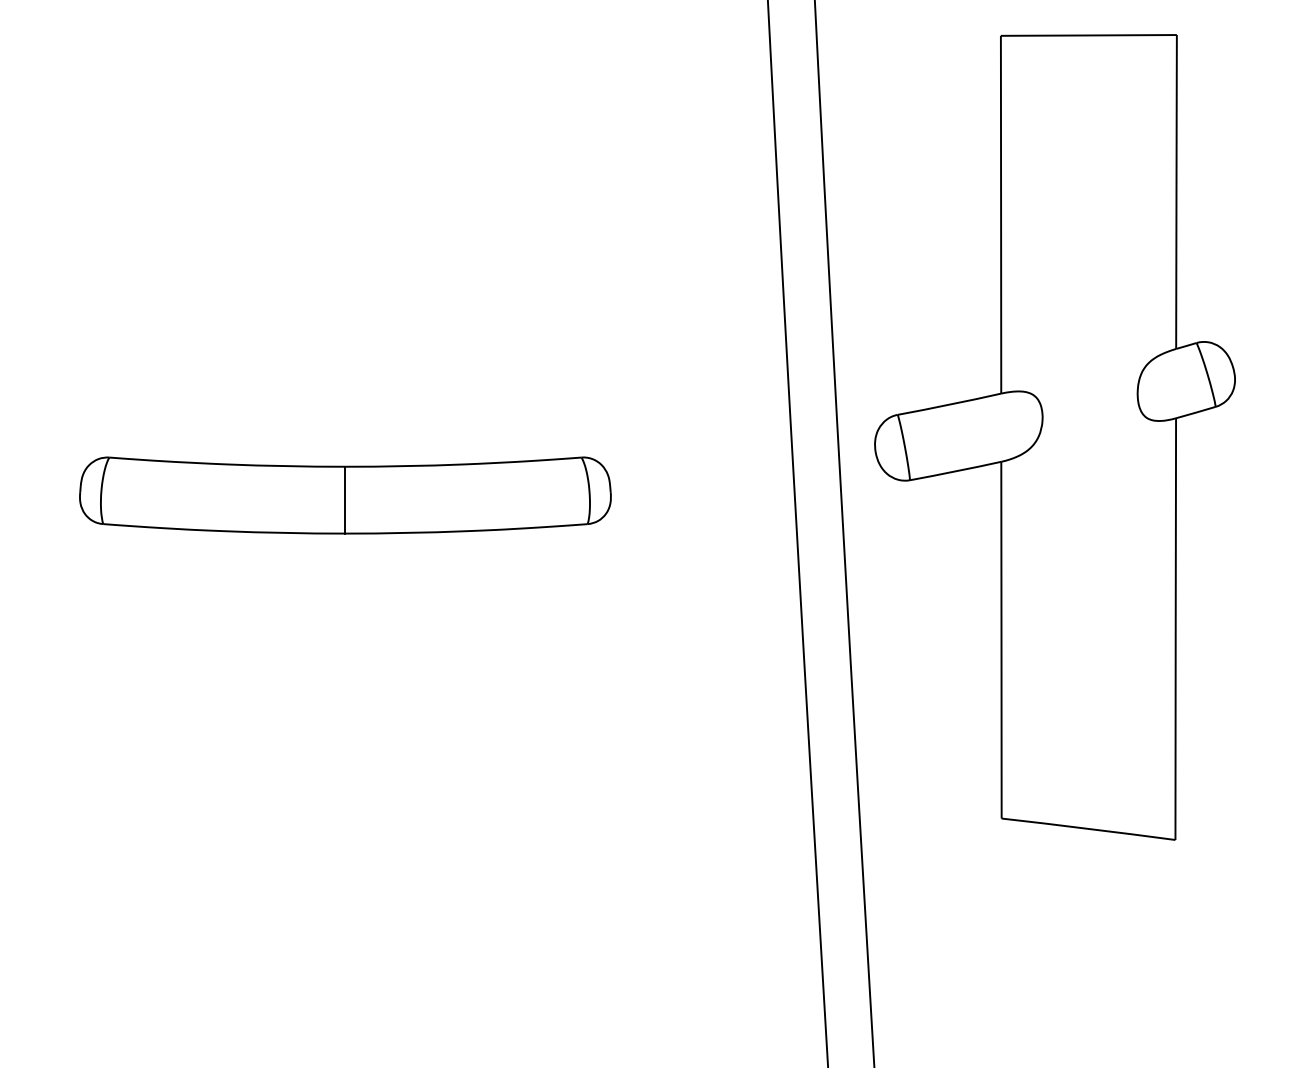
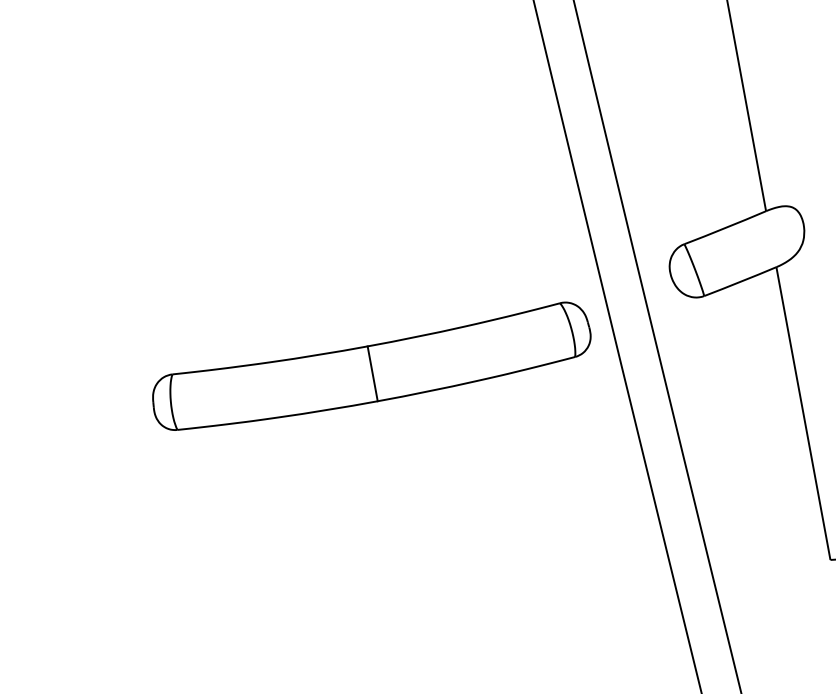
part: (345, 495) -> (372, 369), moved

